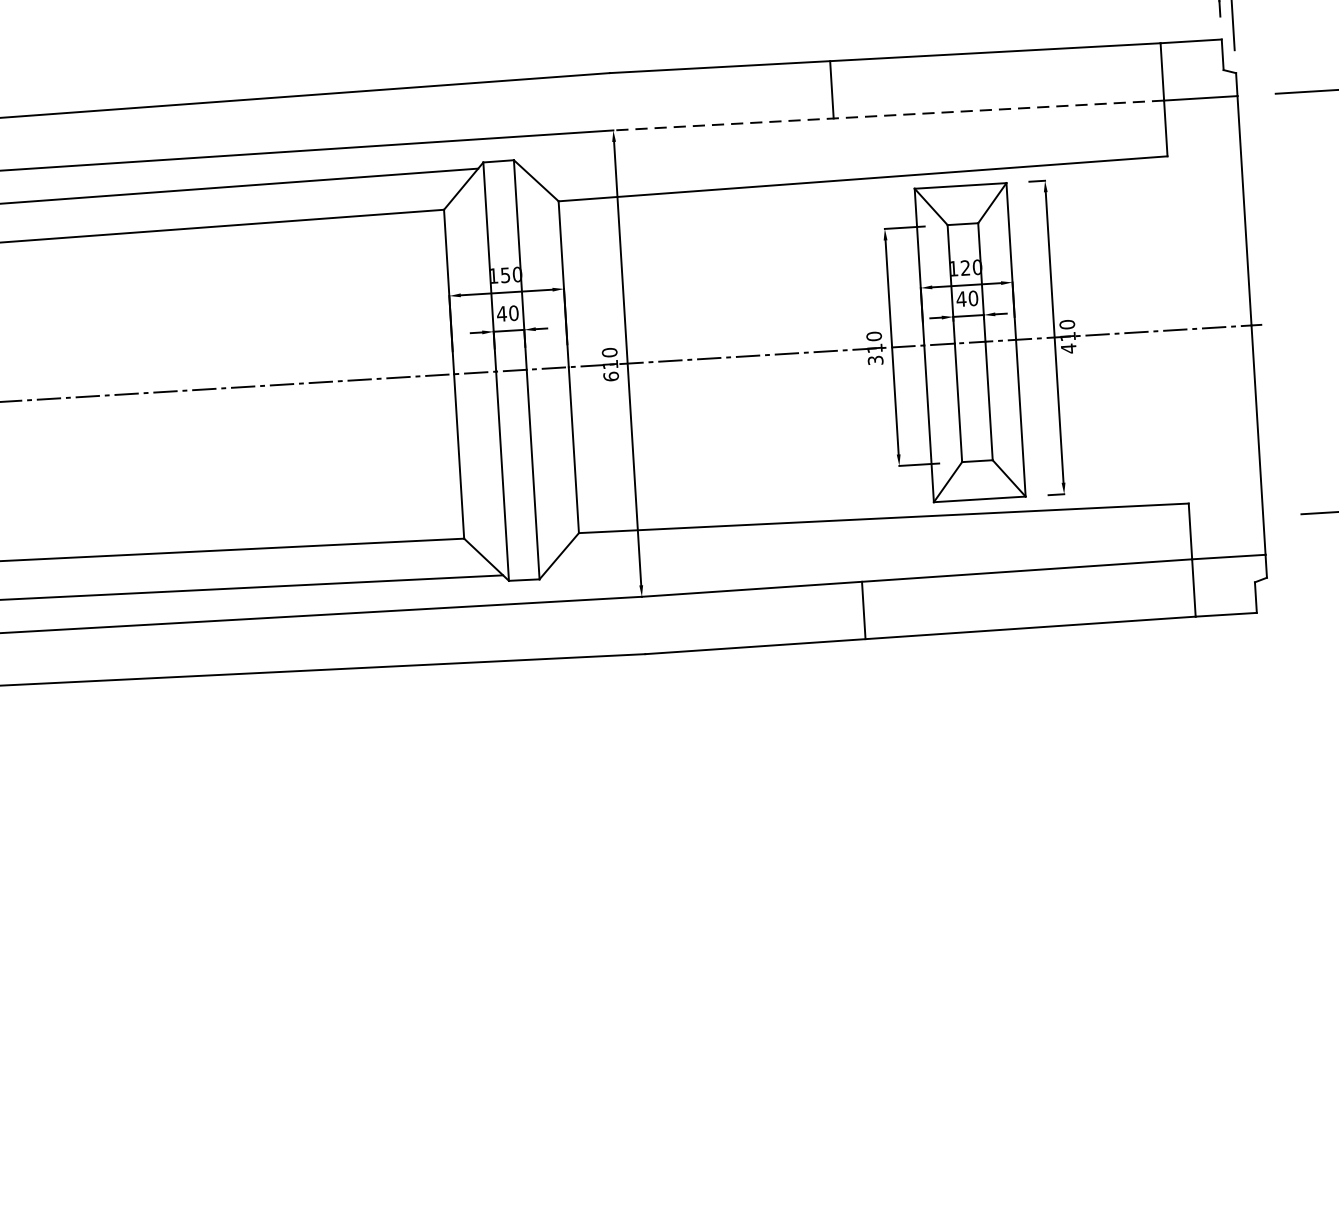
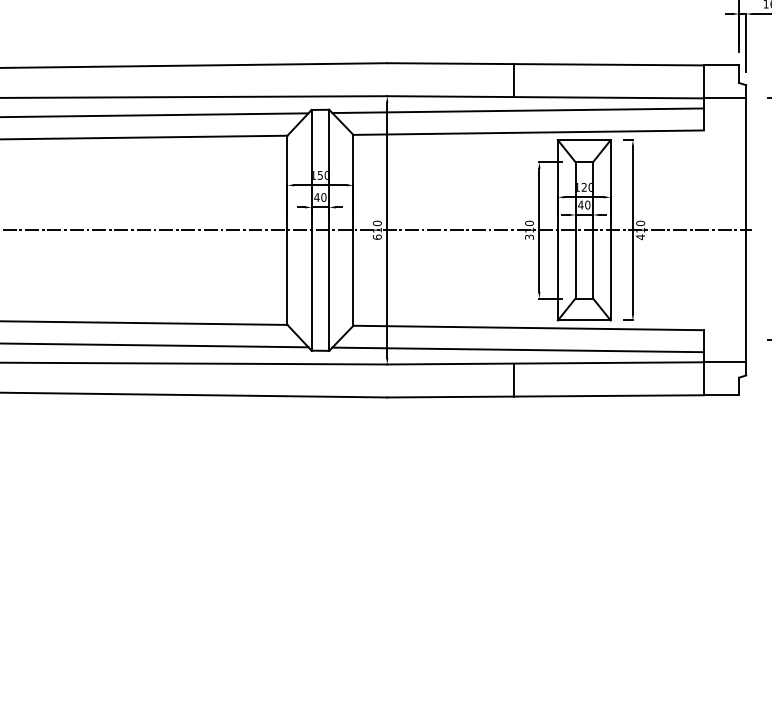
line: (888, 115) -> (545, 97), dashed -> solid
line: (841, 141) -> (517, 110), added
line: (866, 556) -> (517, 349), added

